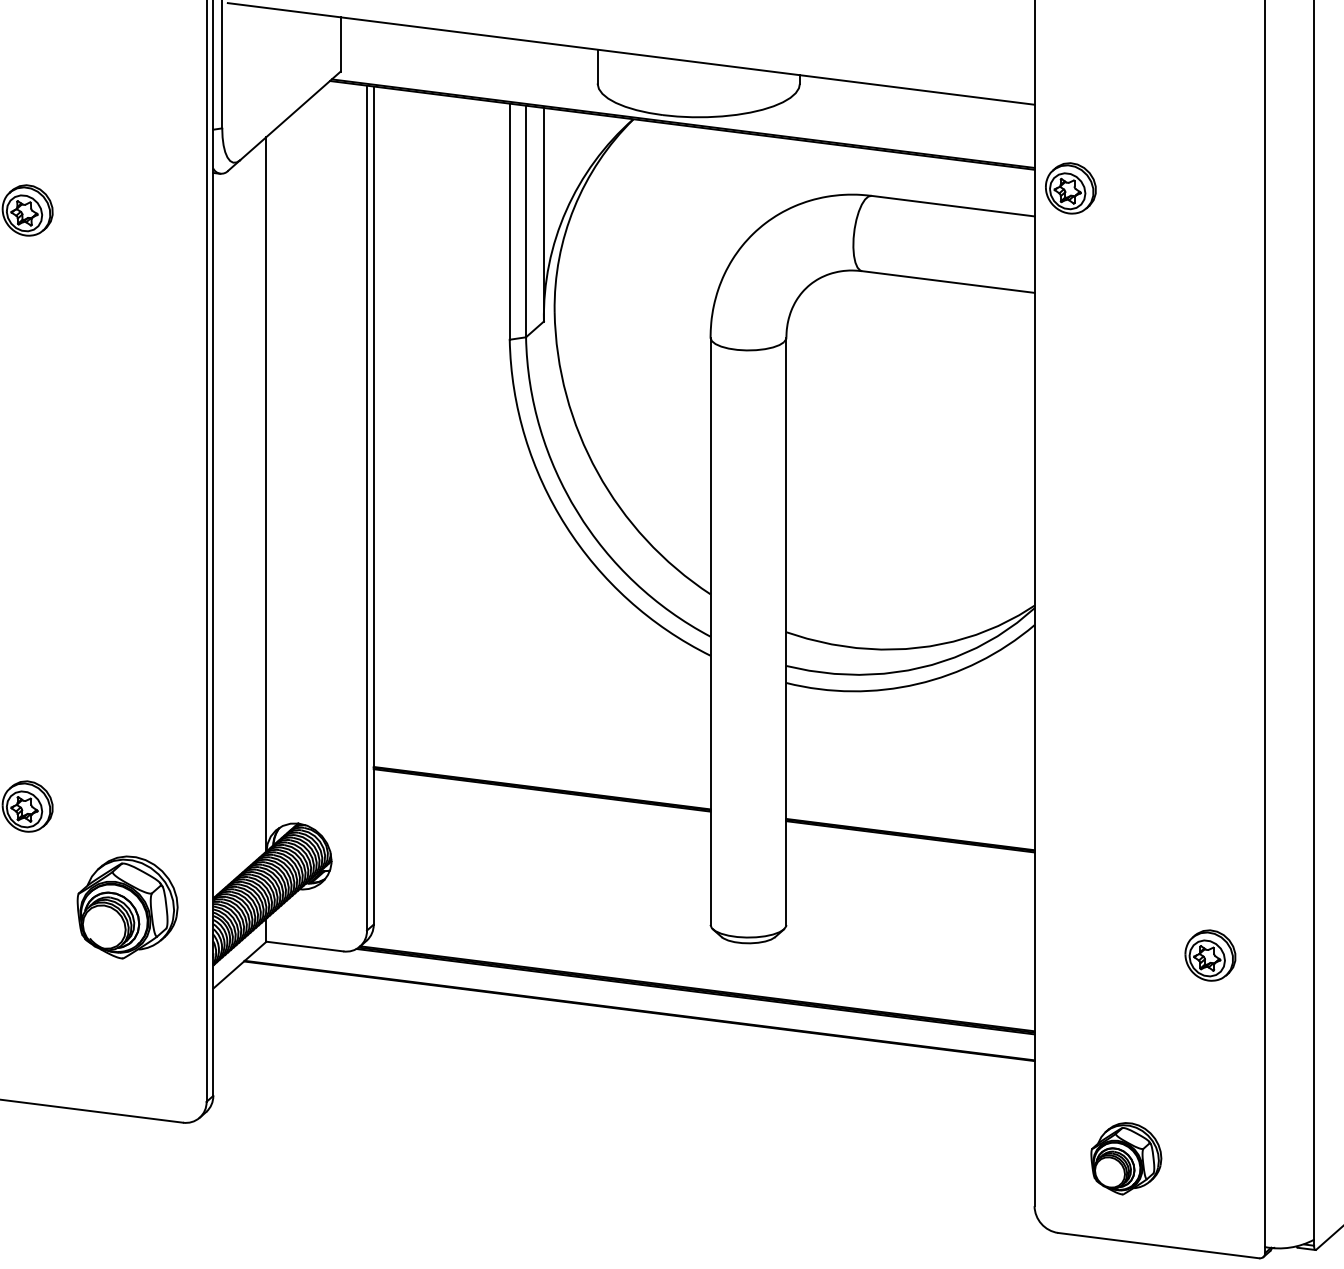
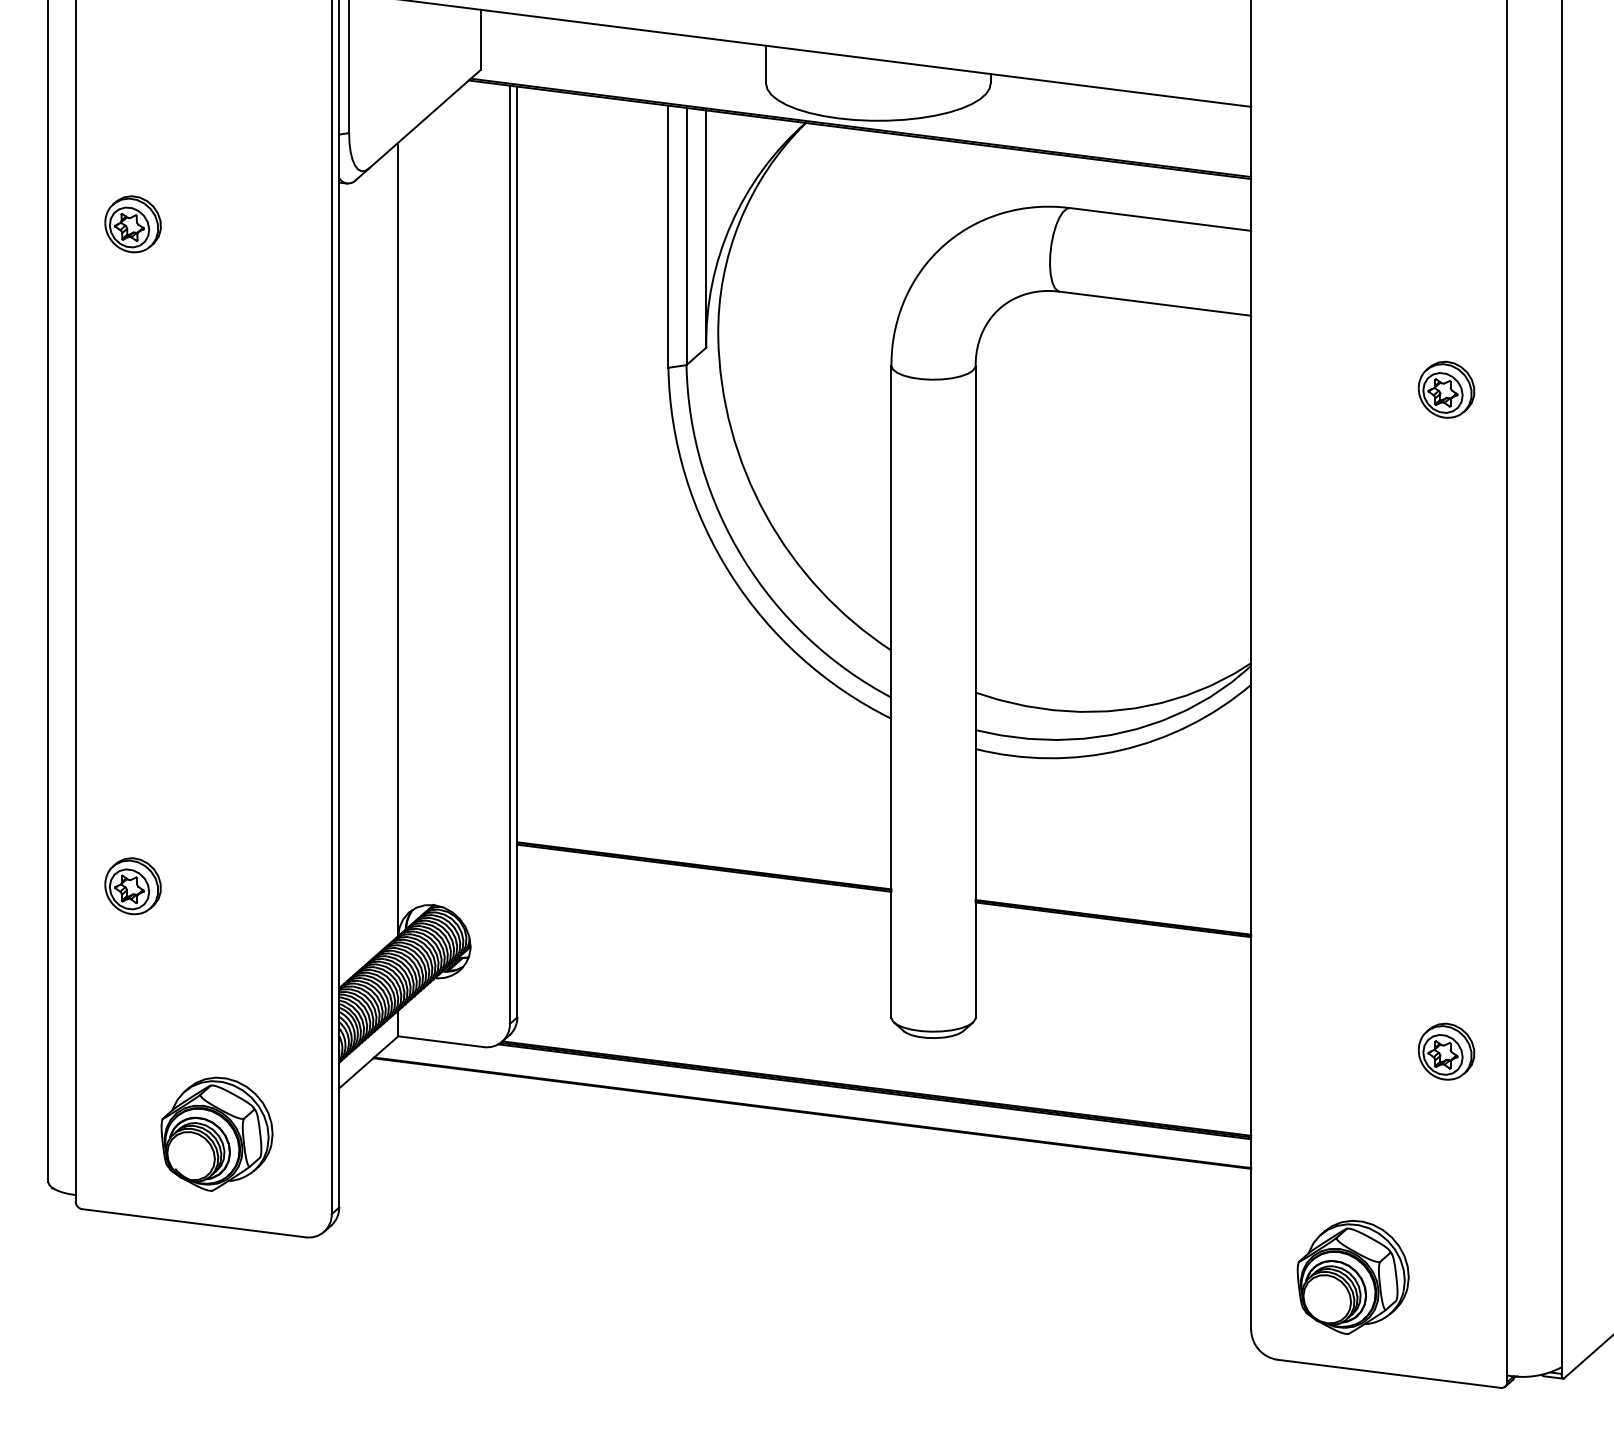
part: (1070, 188) -> (1446, 389), moved
part: (127, 906) -> (216, 1133), moved
part: (1125, 1157) -> (1352, 1276), size x1.43

